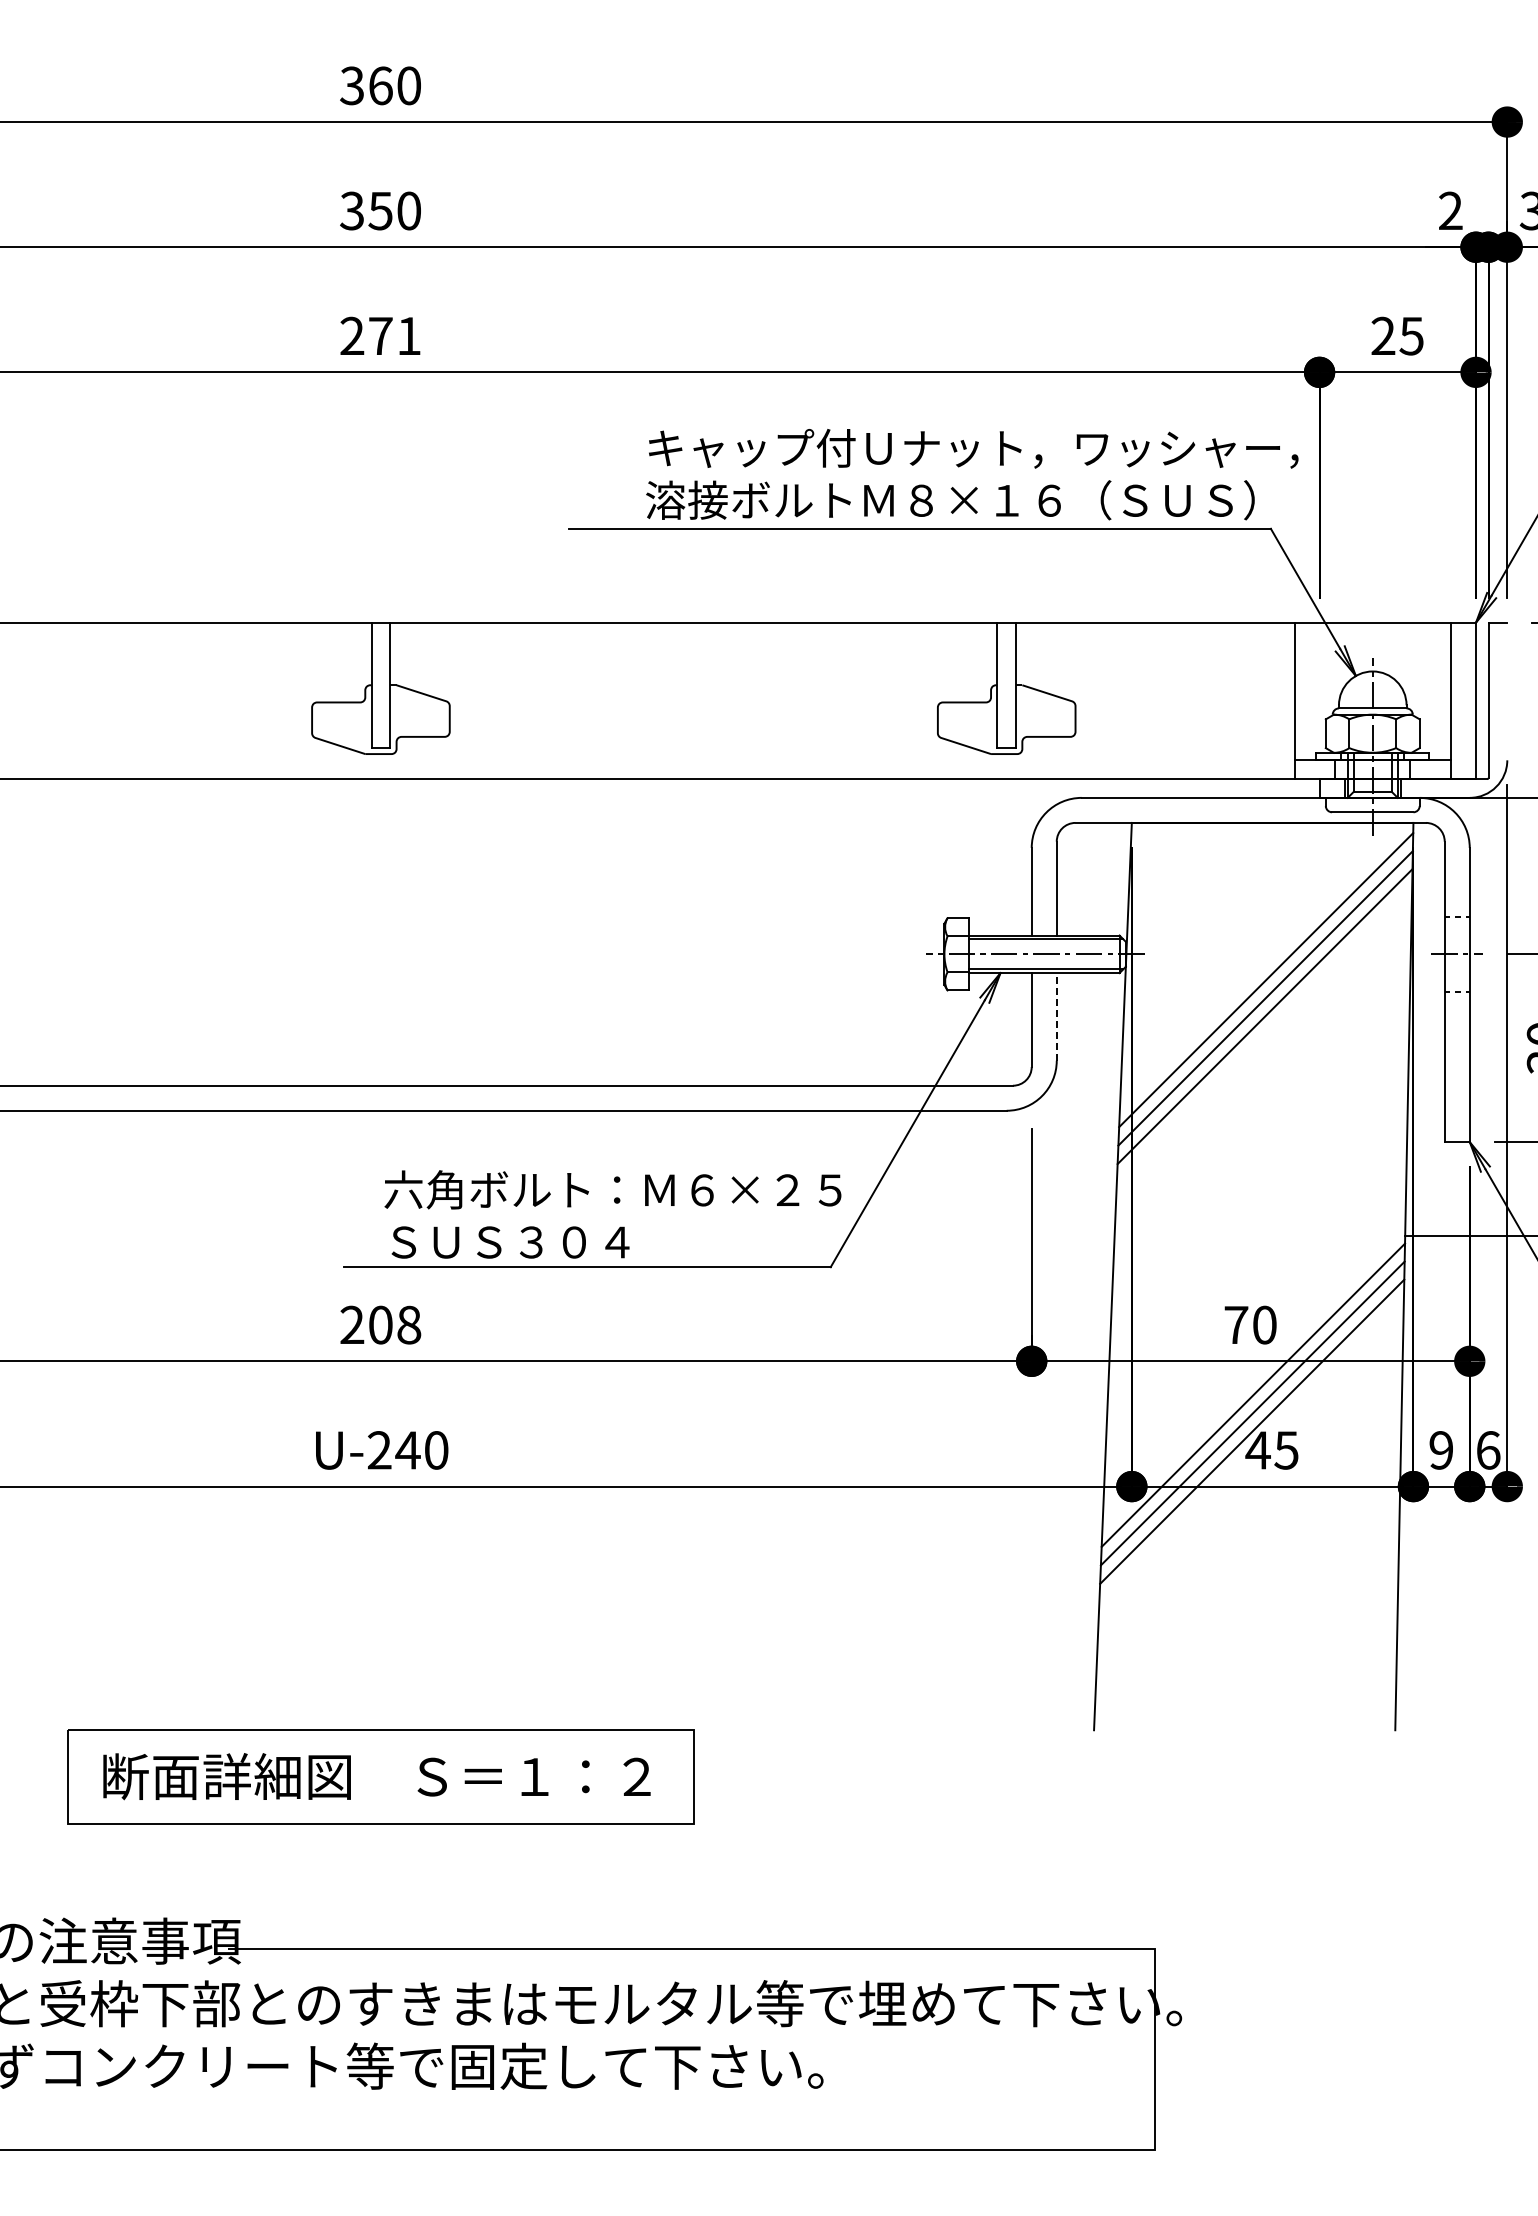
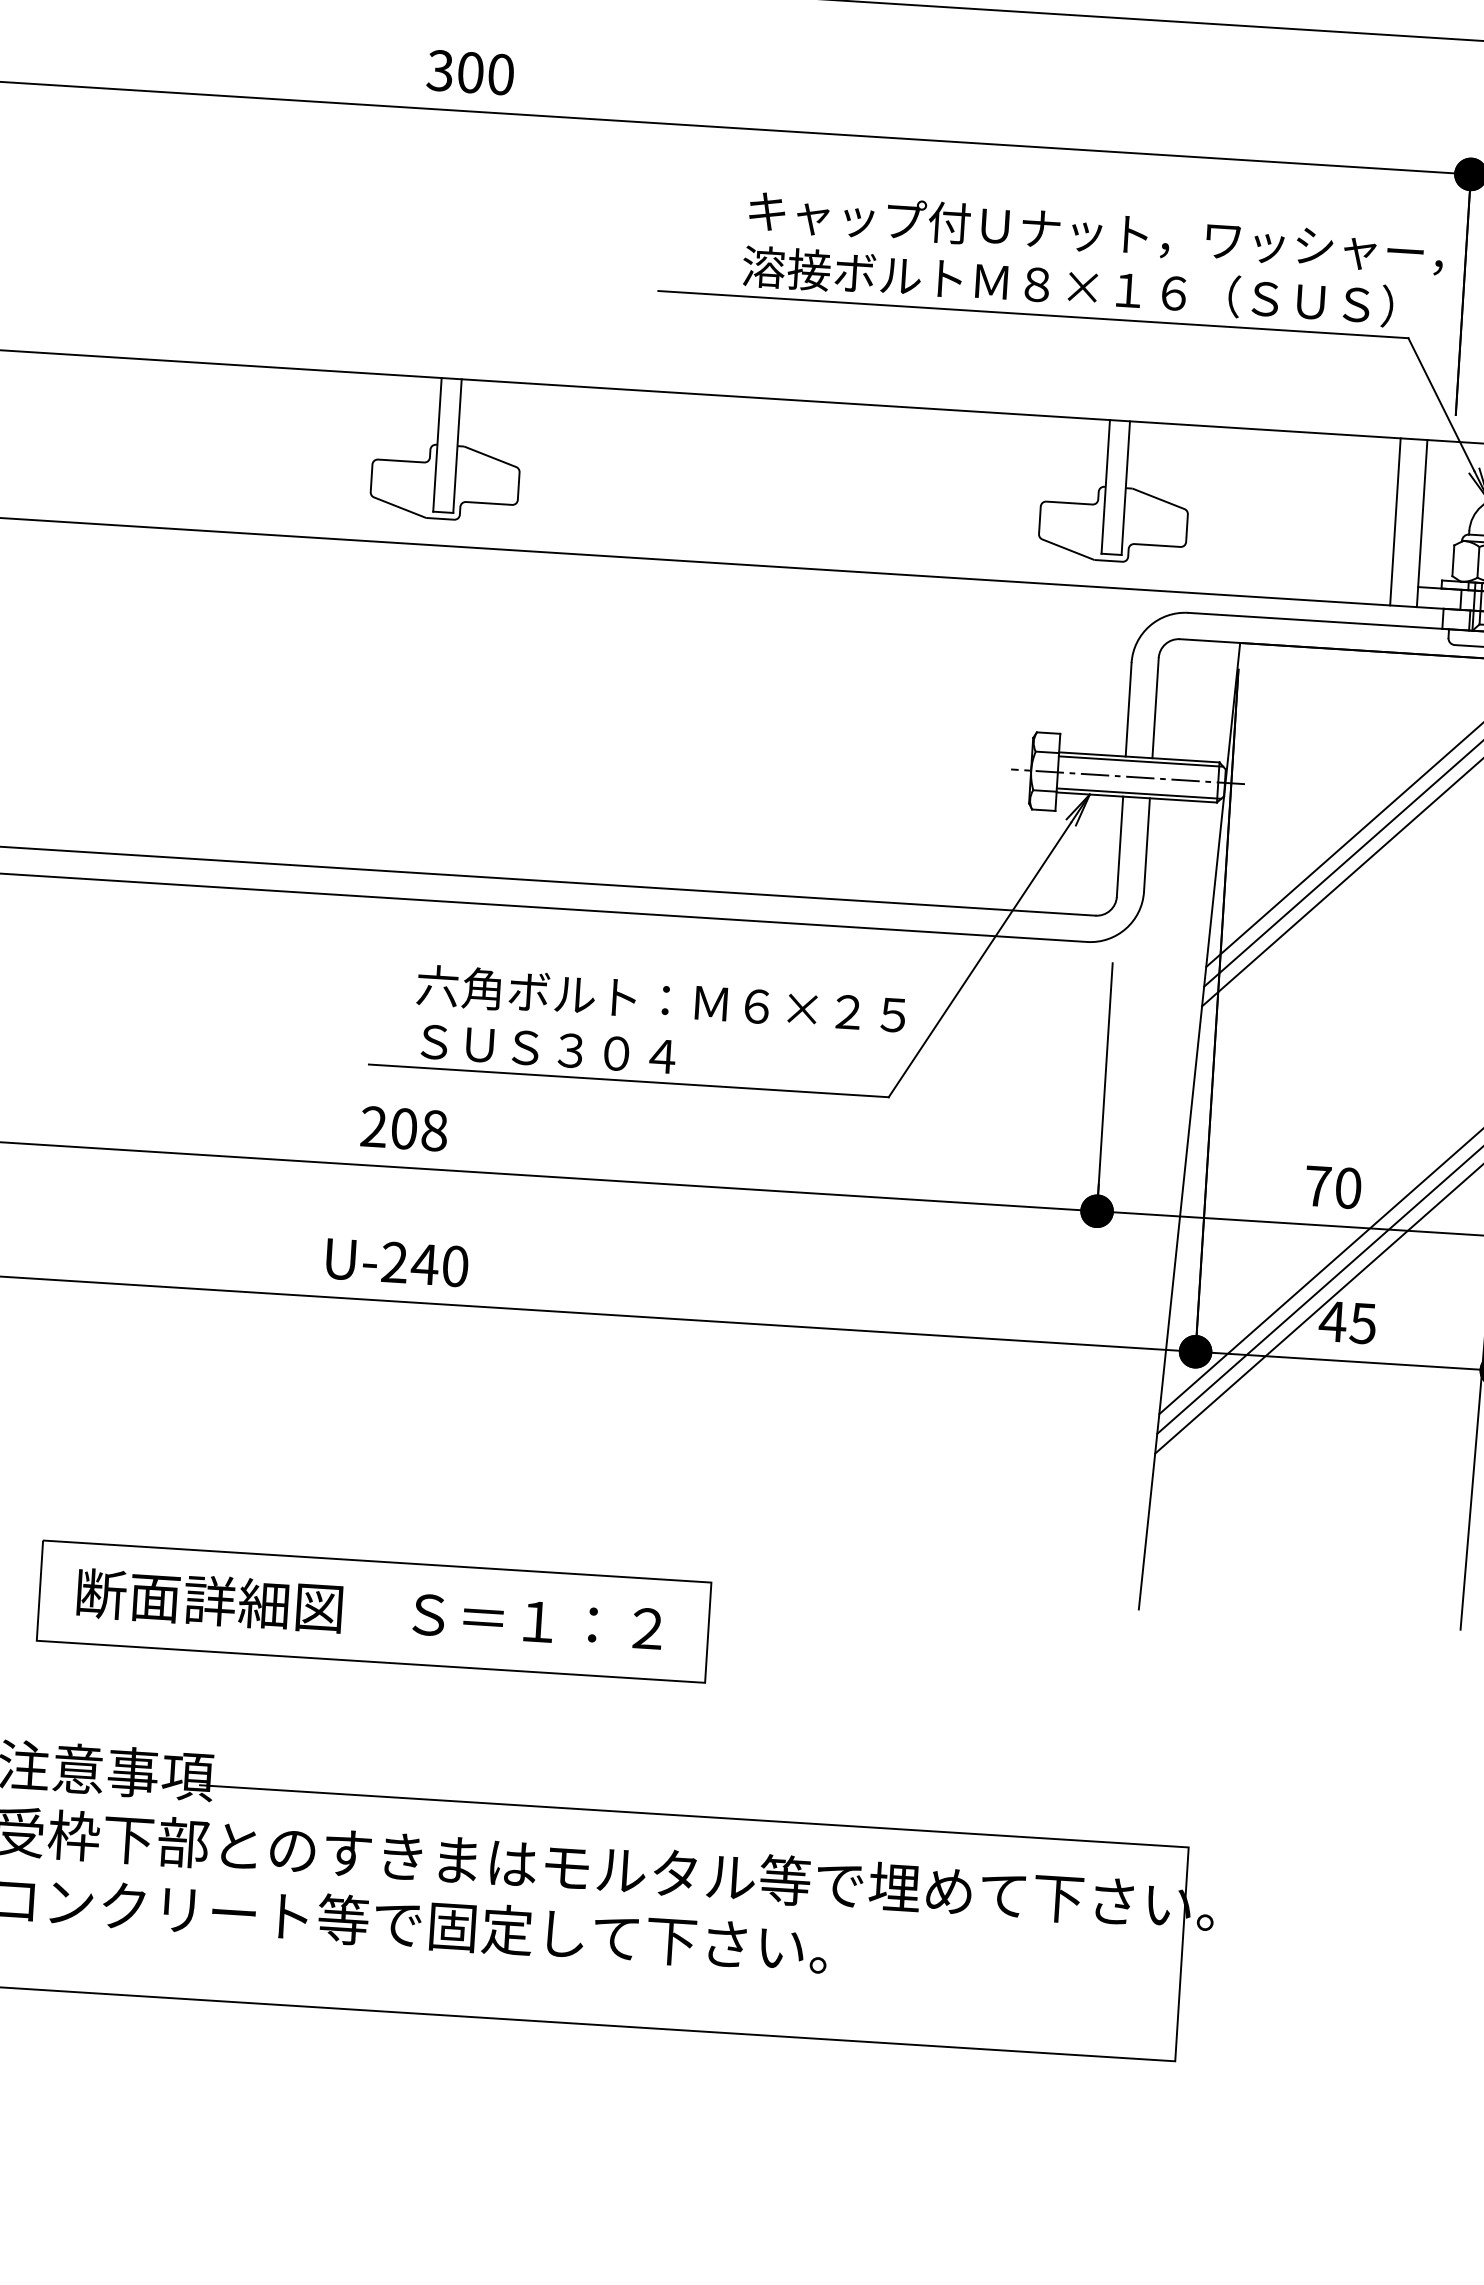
text: (380, 335) -> (470, 71), 271 -> 300
line: (1269, 700) -> (1395, 521), added
line: (1056, 1016) -> (1146, 844), dashed -> solid

